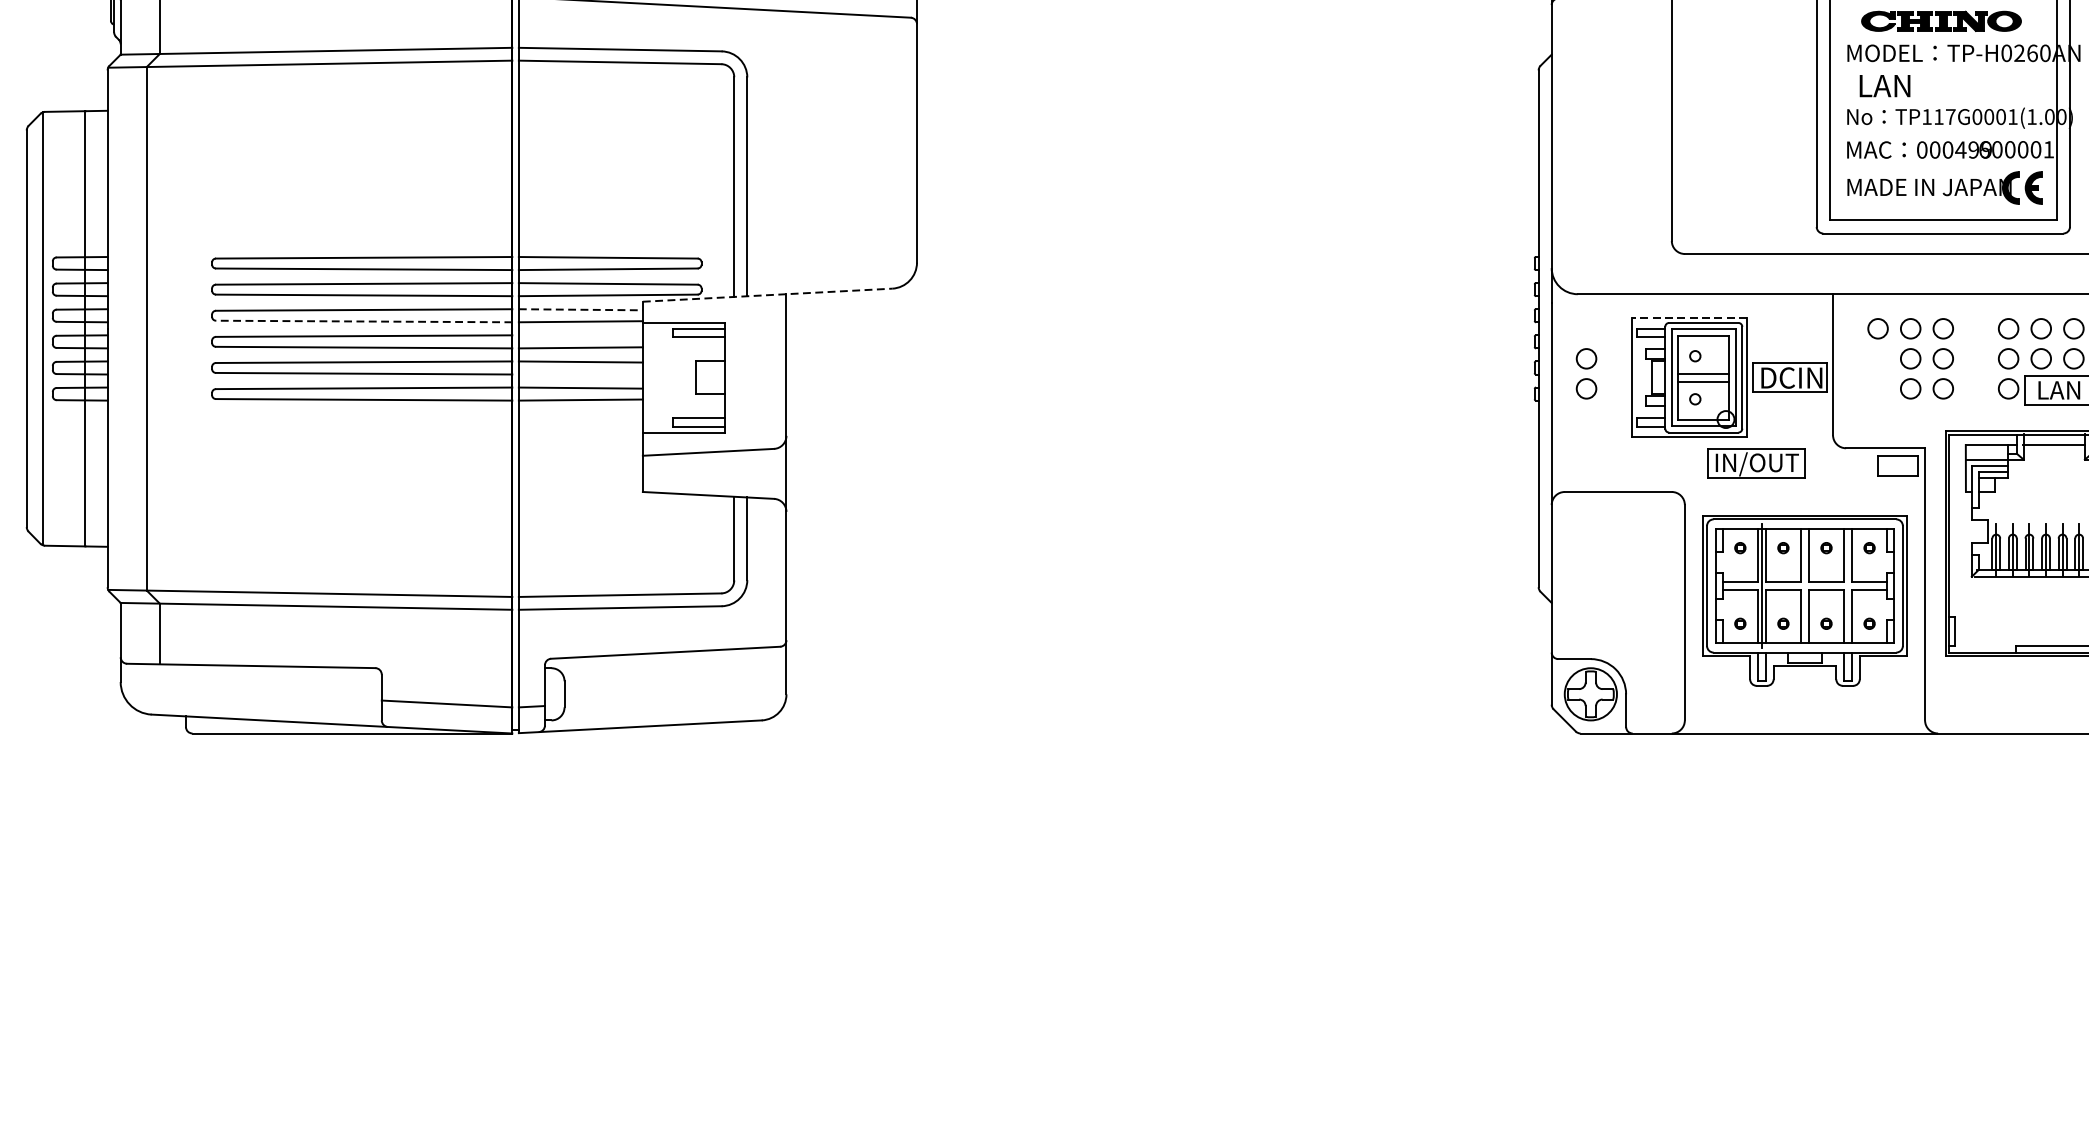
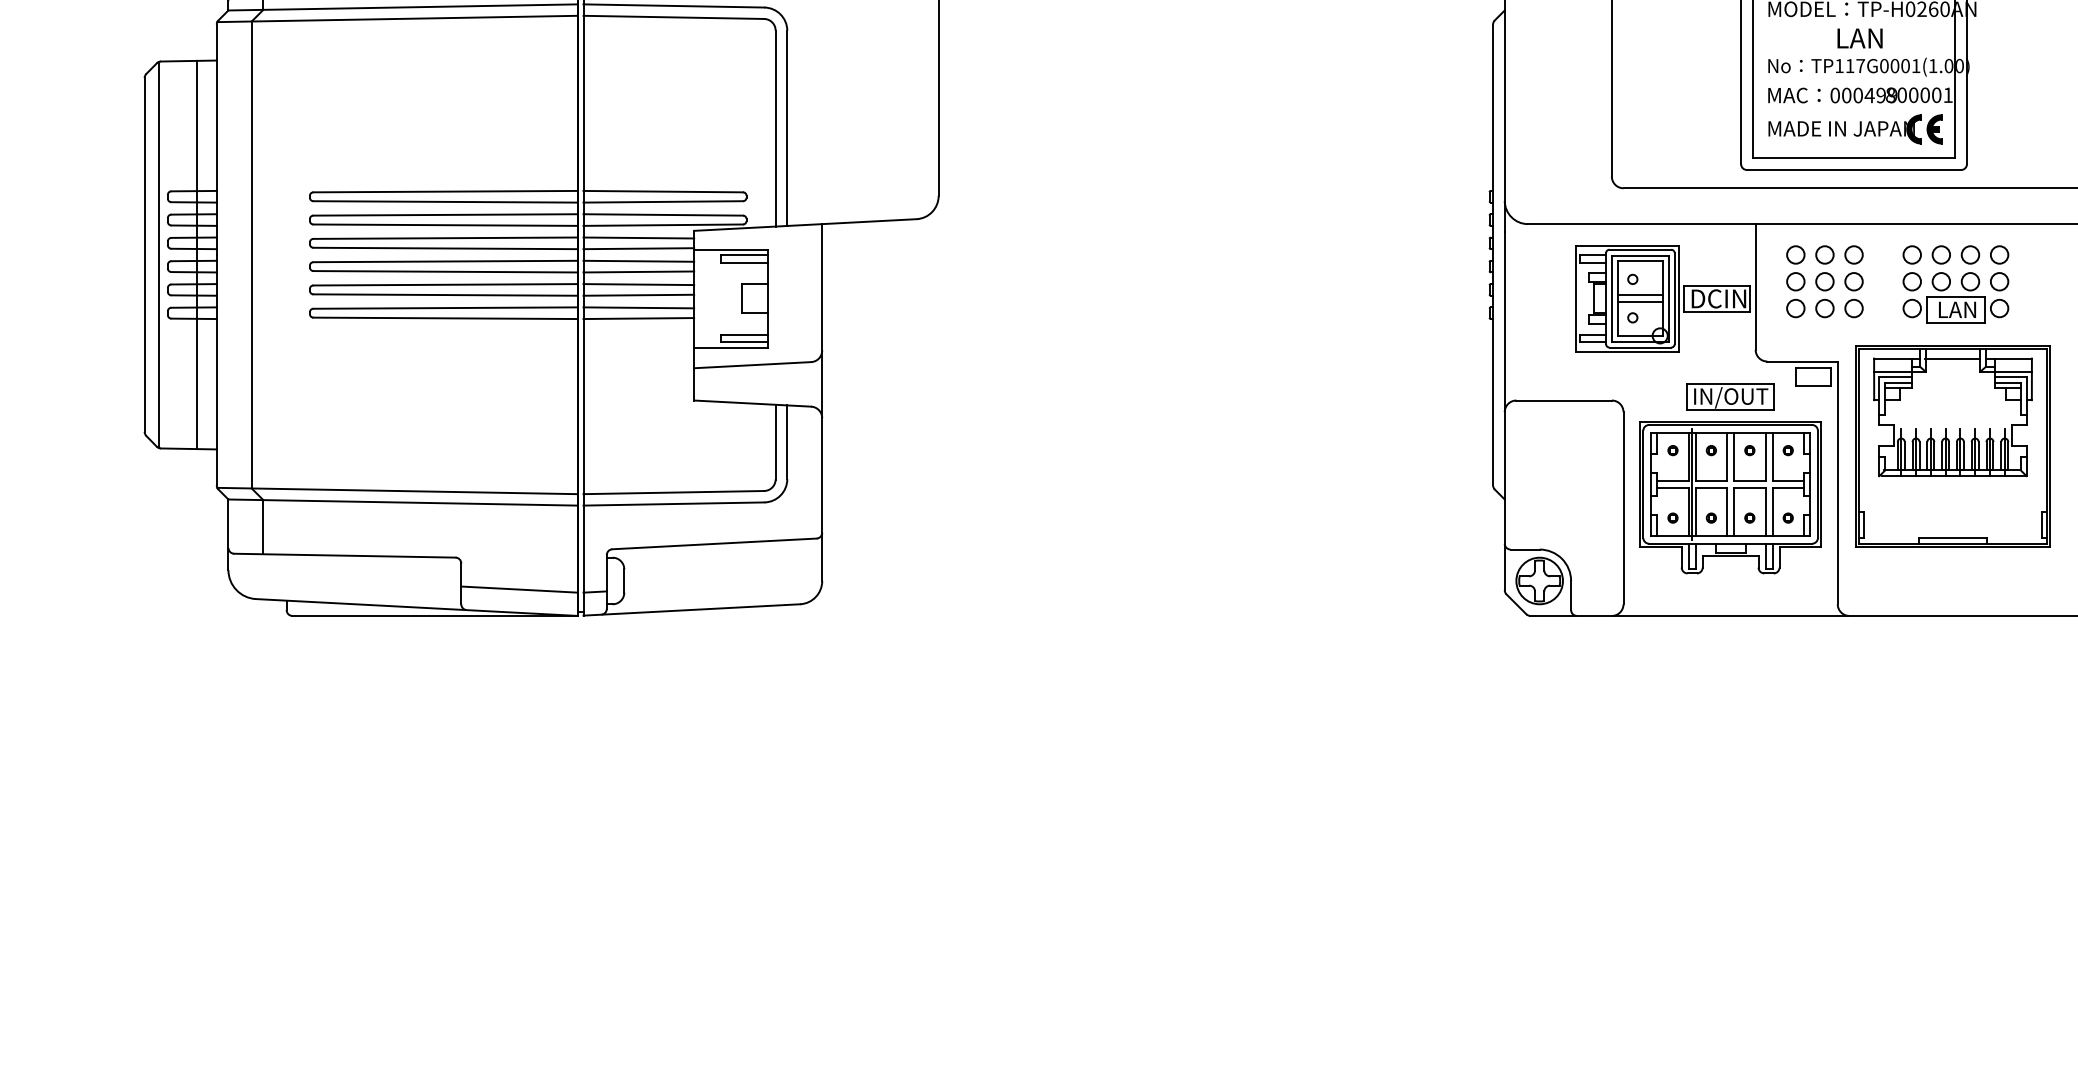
text: (1884, 86) -> (1859, 38), moved
text: (1984, 148) -> (1890, 94), 600001 -> 800001
line: (767, 294) -> (805, 224), dashed -> solid
line: (581, 310) -> (639, 238), dashed -> solid
line: (1689, 318) -> (1627, 245), dashed -> solid
line: (364, 321) -> (445, 248), dashed -> solid
line: (580, 334) -> (638, 260), added
line: (580, 373) -> (638, 294), added
part: (1586, 374) -> (1795, 295), moved
part: (1756, 462) -> (1730, 396), moved

